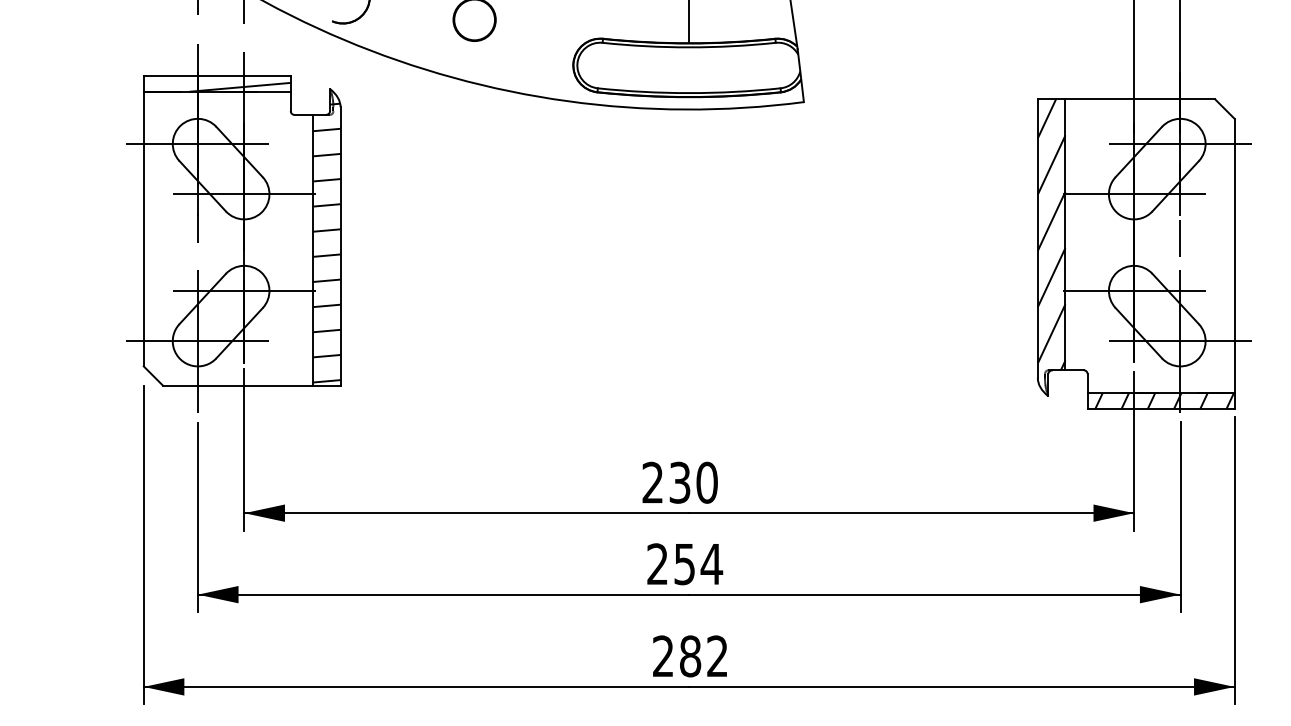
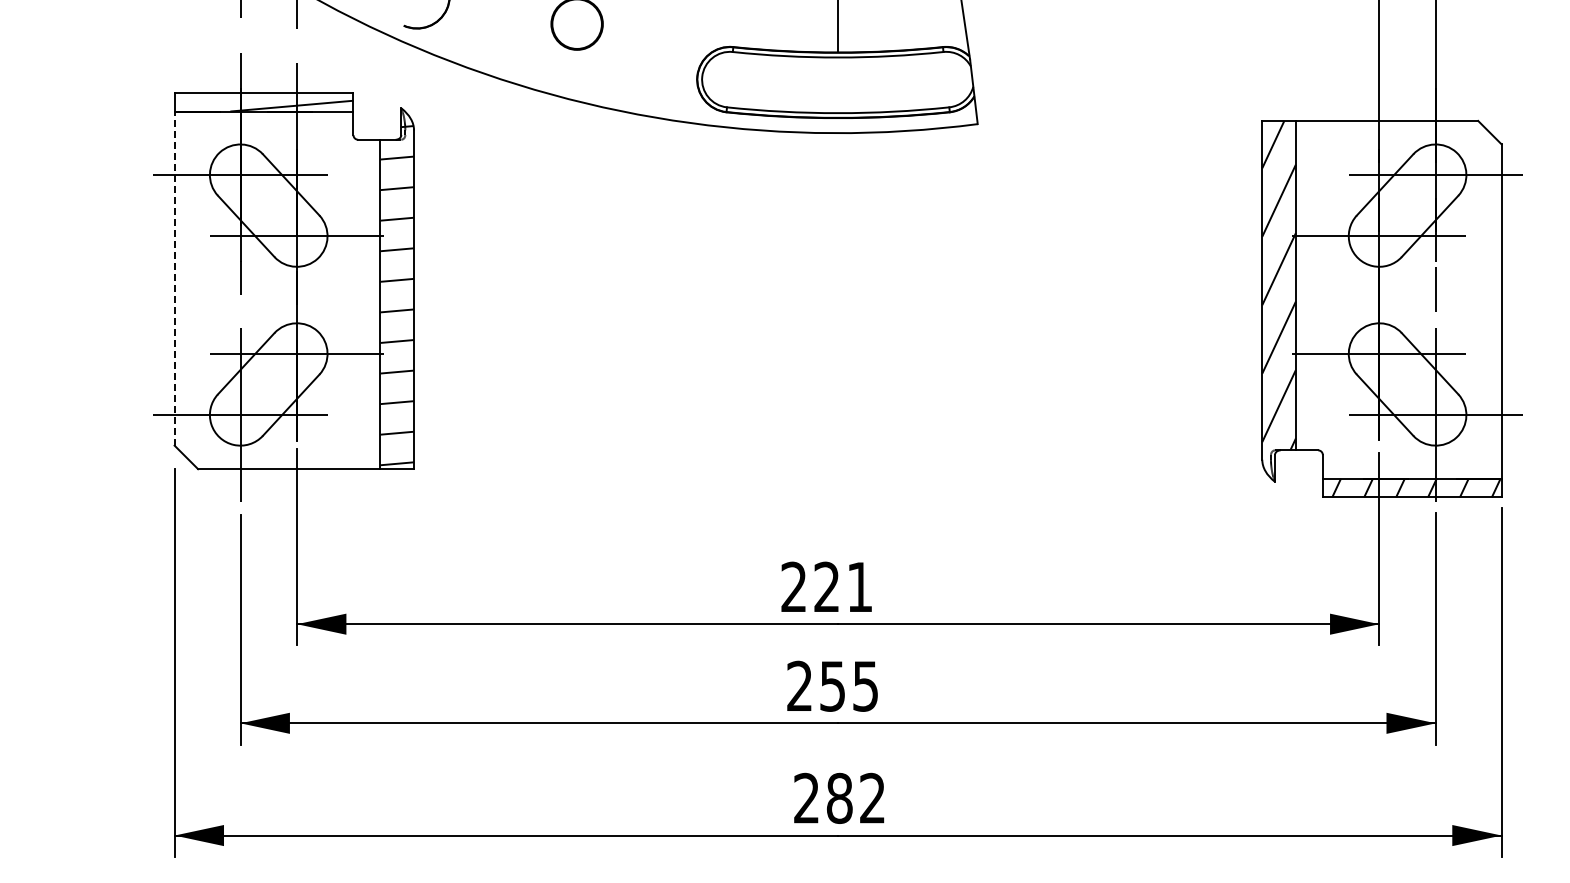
line: (143, 229) -> (174, 278), solid -> dashed
text: (693, 482) -> (843, 586), 230 -> 221
text: (711, 564) -> (865, 686), 254 -> 255

